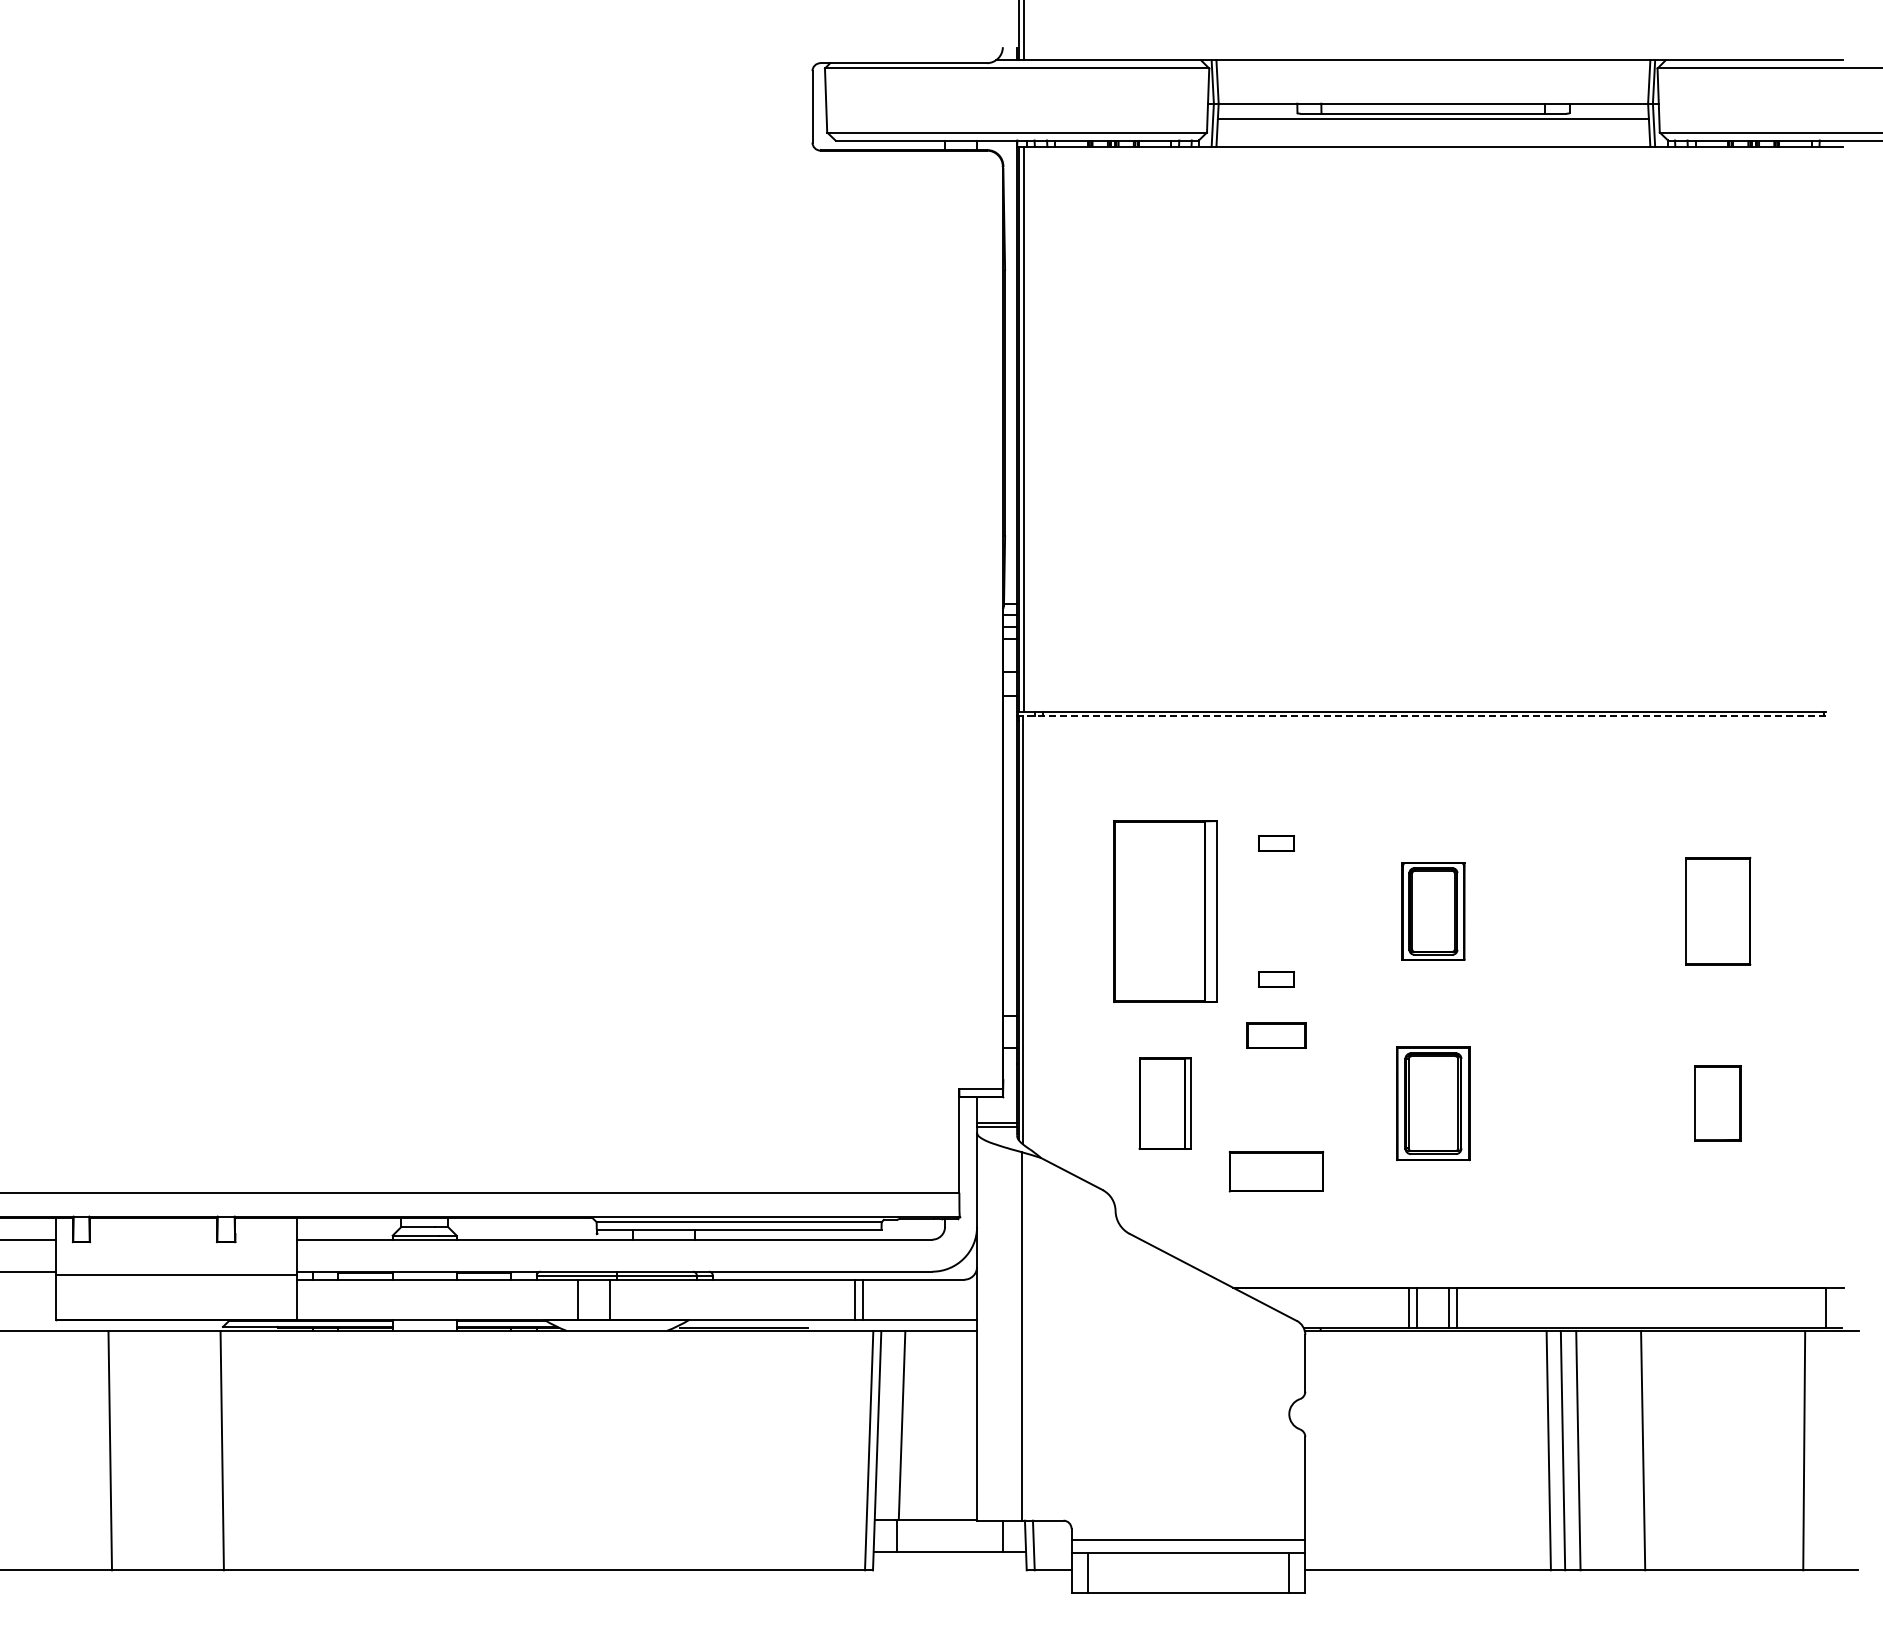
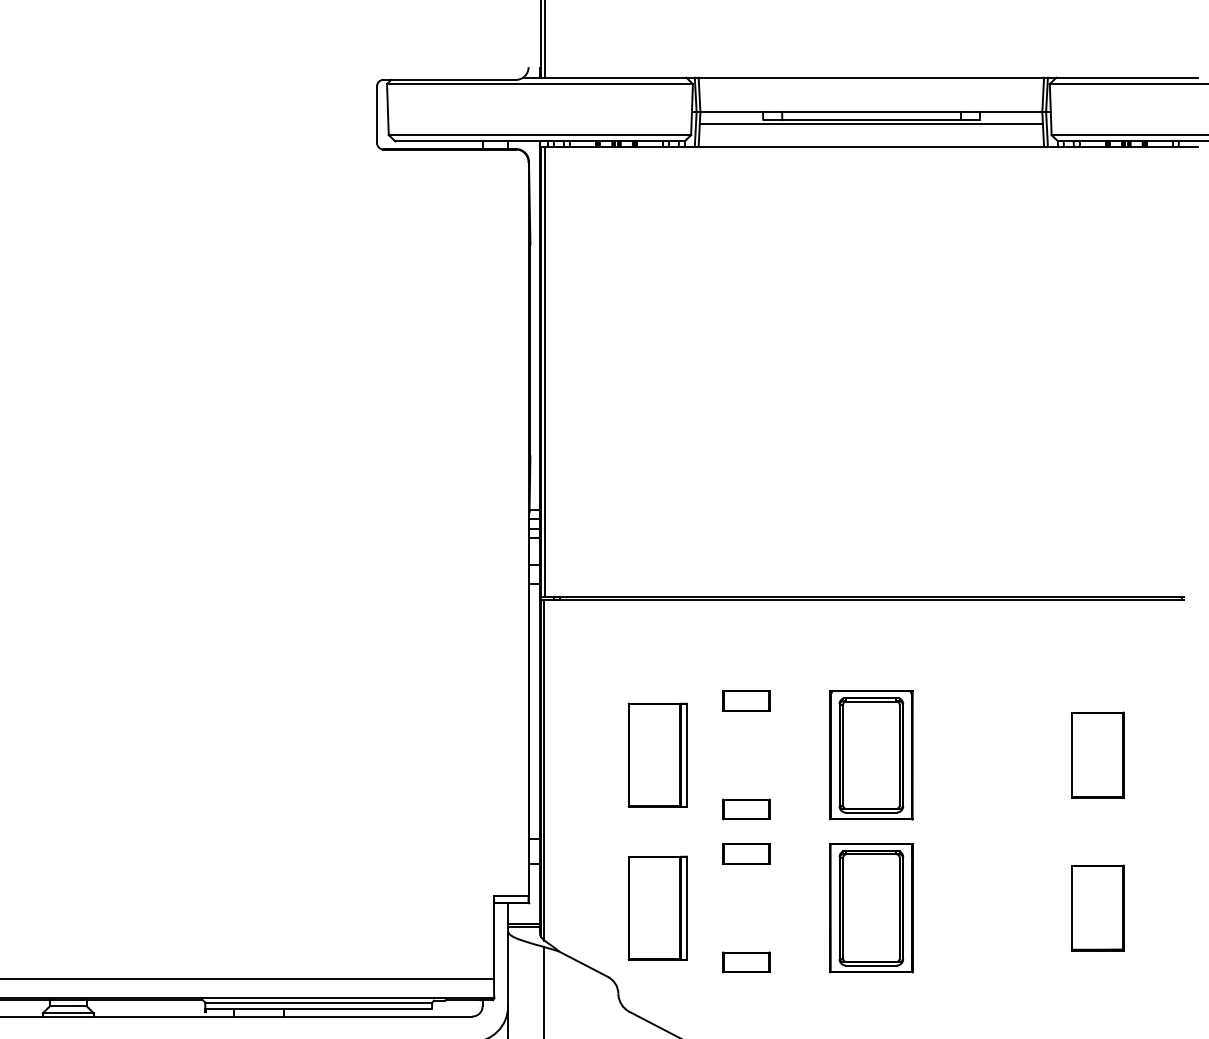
line: (1424, 716) -> (864, 600), dashed -> solid
part: (1276, 843) -> (746, 701), size x1.67
part: (1164, 910) -> (657, 754), size x0.71
part: (1433, 911) -> (871, 755), size x1.67
part: (1276, 979) -> (746, 809), size x1.67
part: (1164, 1103) -> (657, 908), size x1.43
part: (1433, 1103) -> (871, 908), size x1.43
part: (1718, 1103) -> (1098, 908), size x1.43
part: (1276, 1171) -> (746, 962), size x0.62

